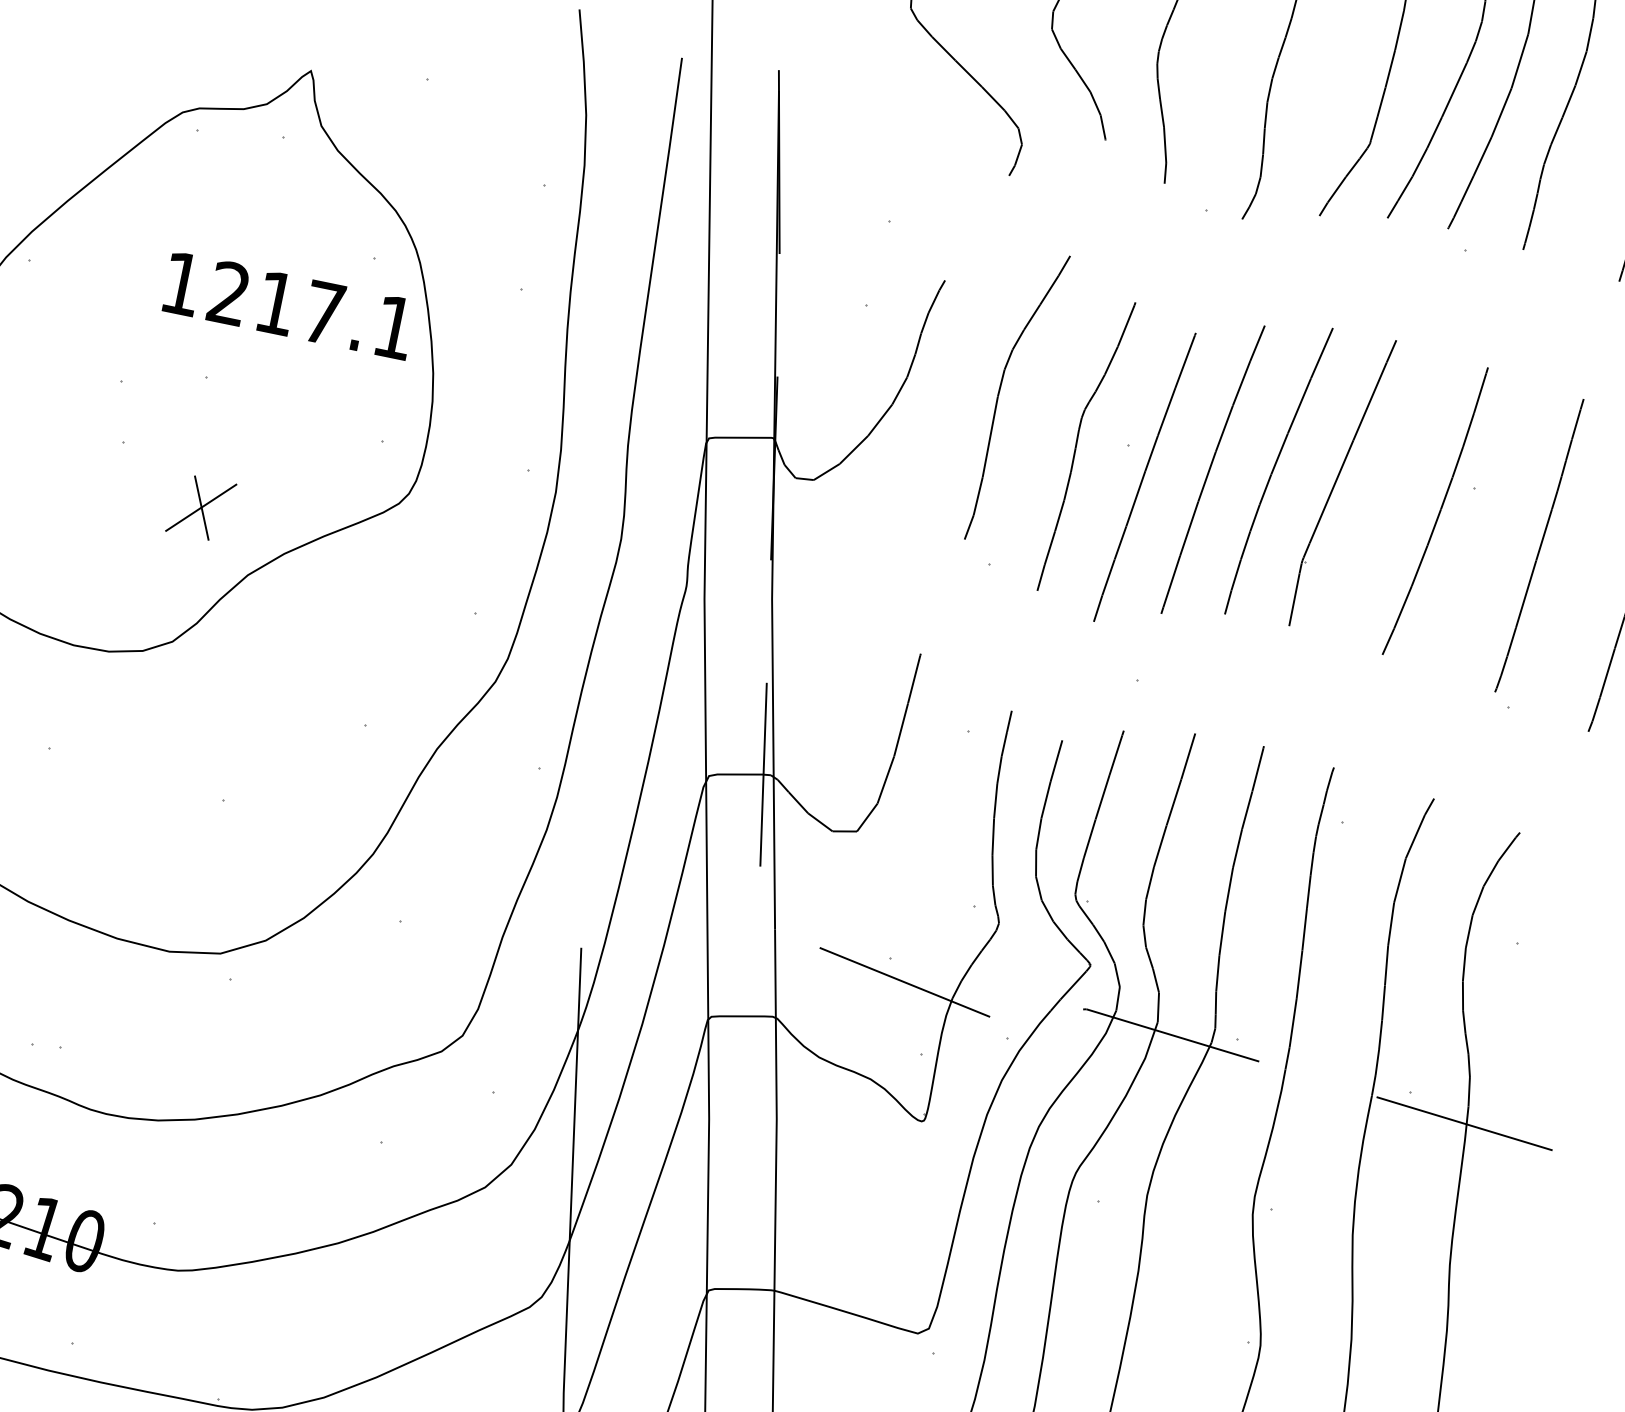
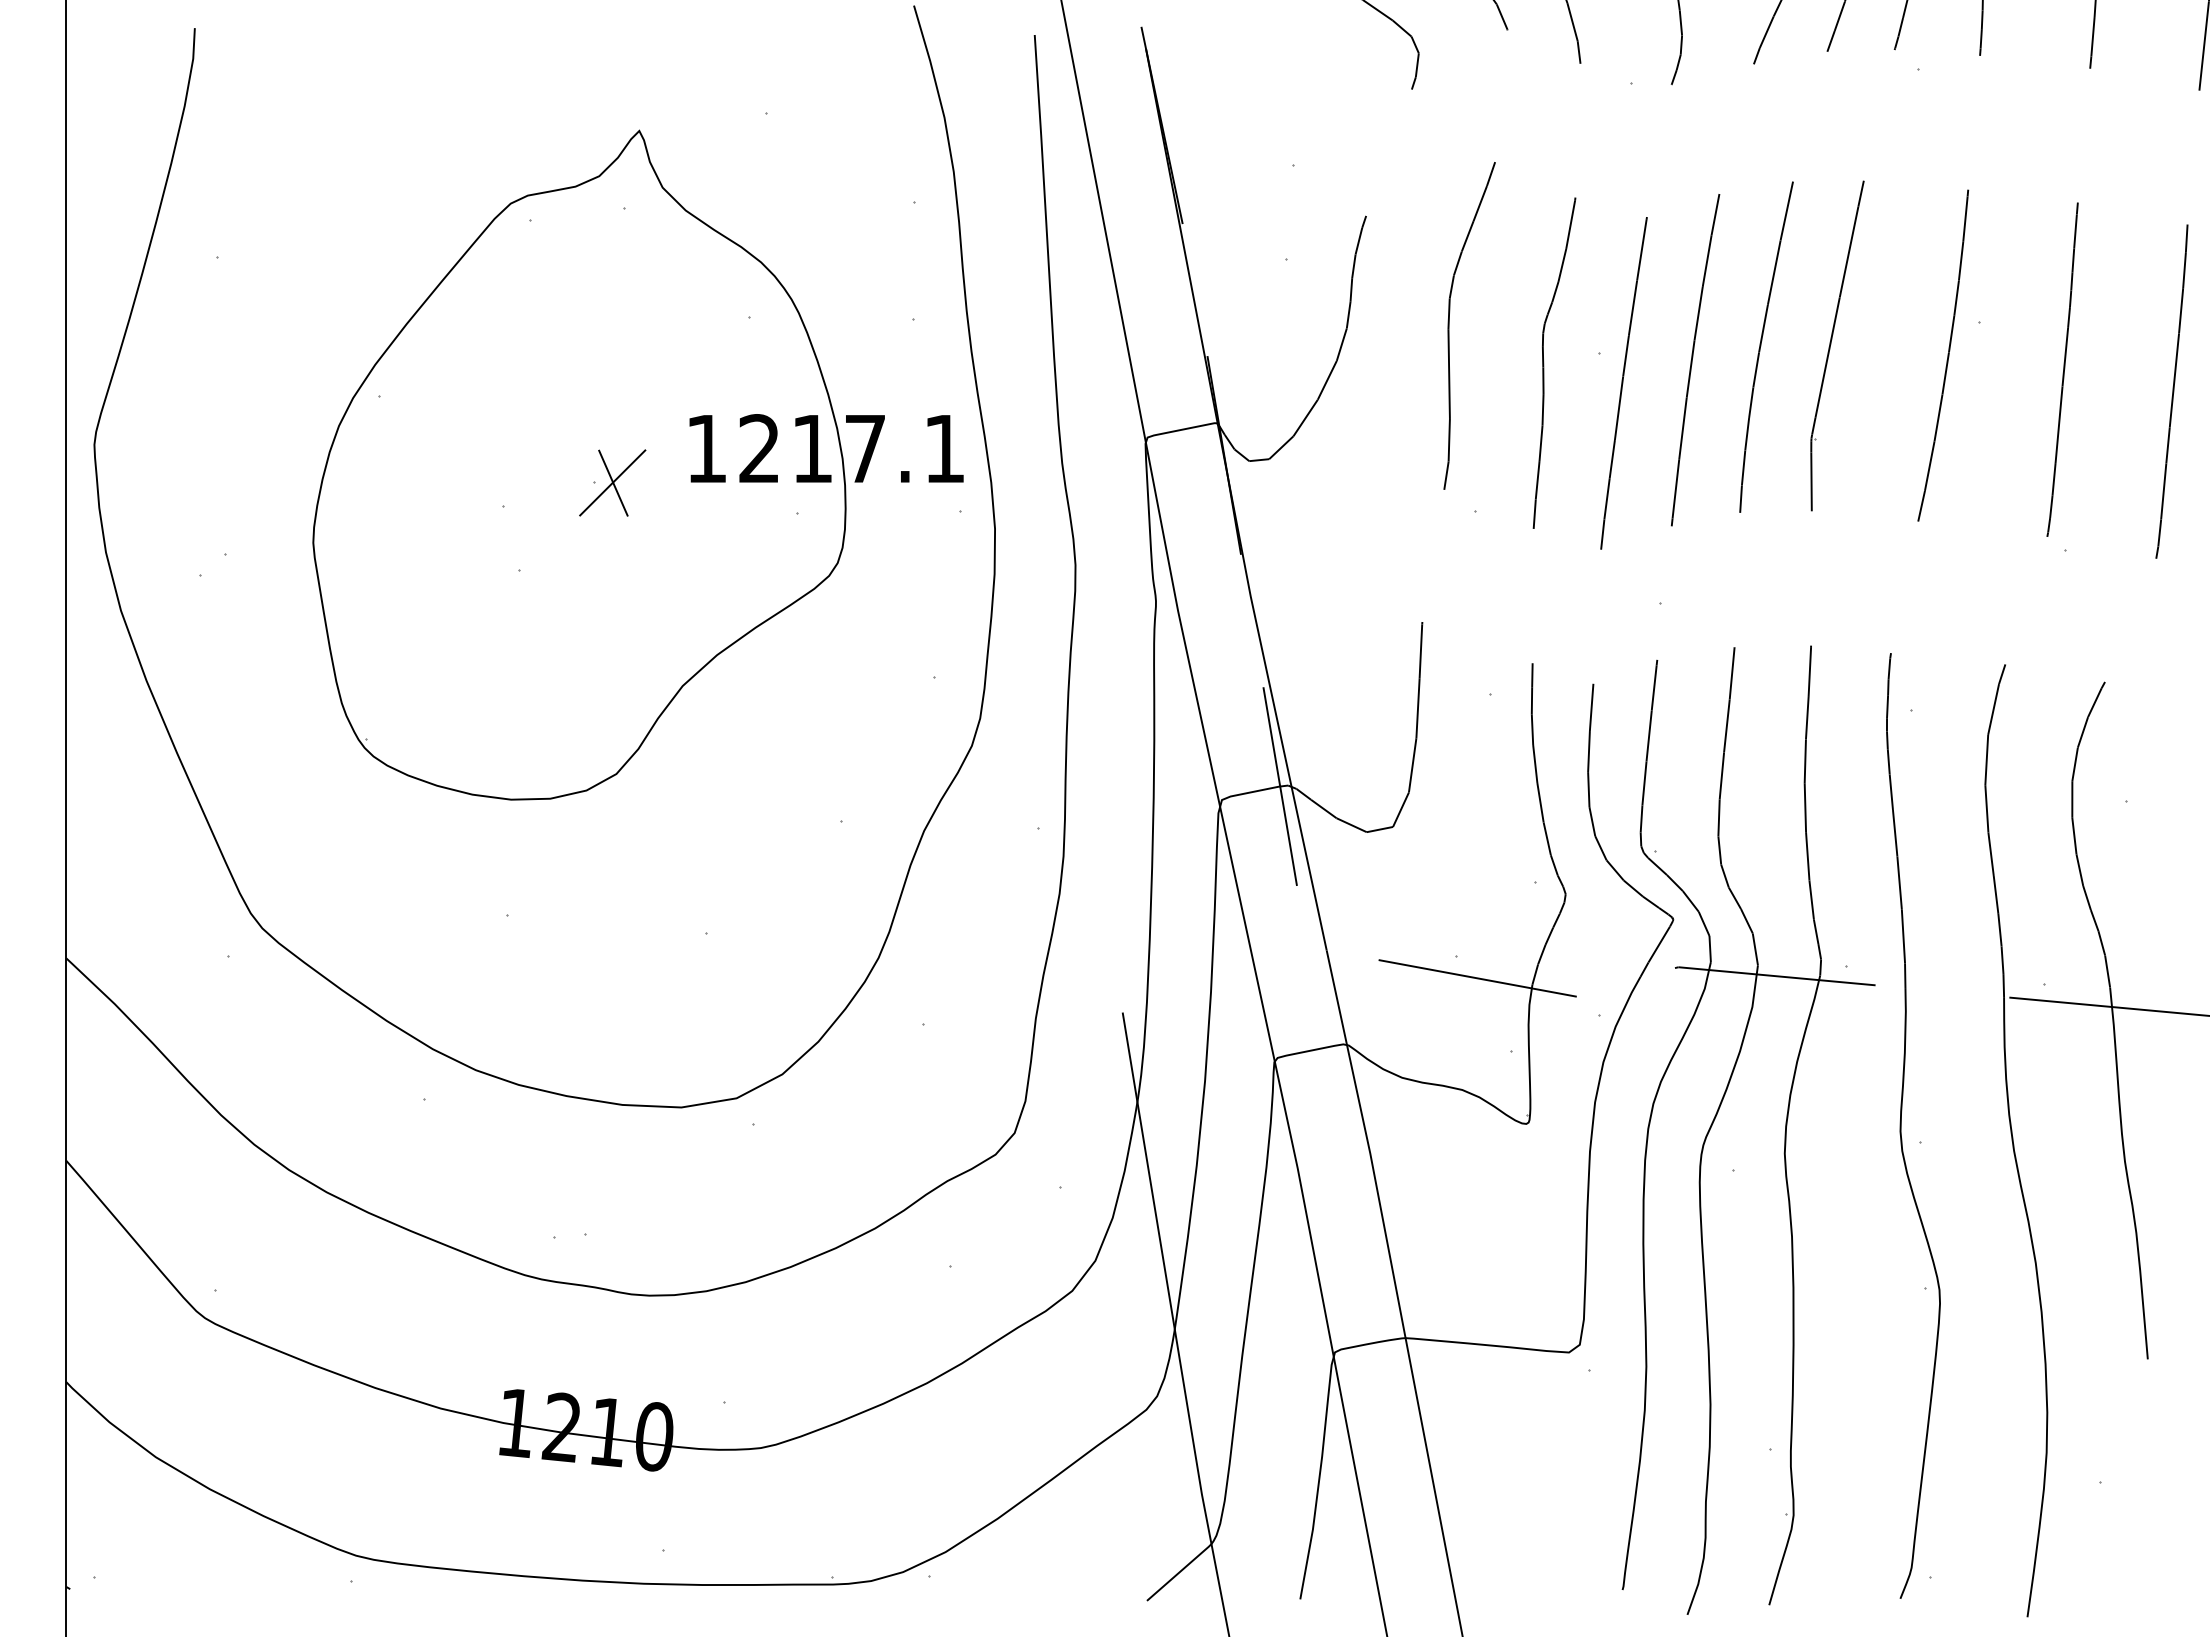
text: (289, 305) -> (826, 448), moved
part: (201, 507) -> (612, 482), moved

